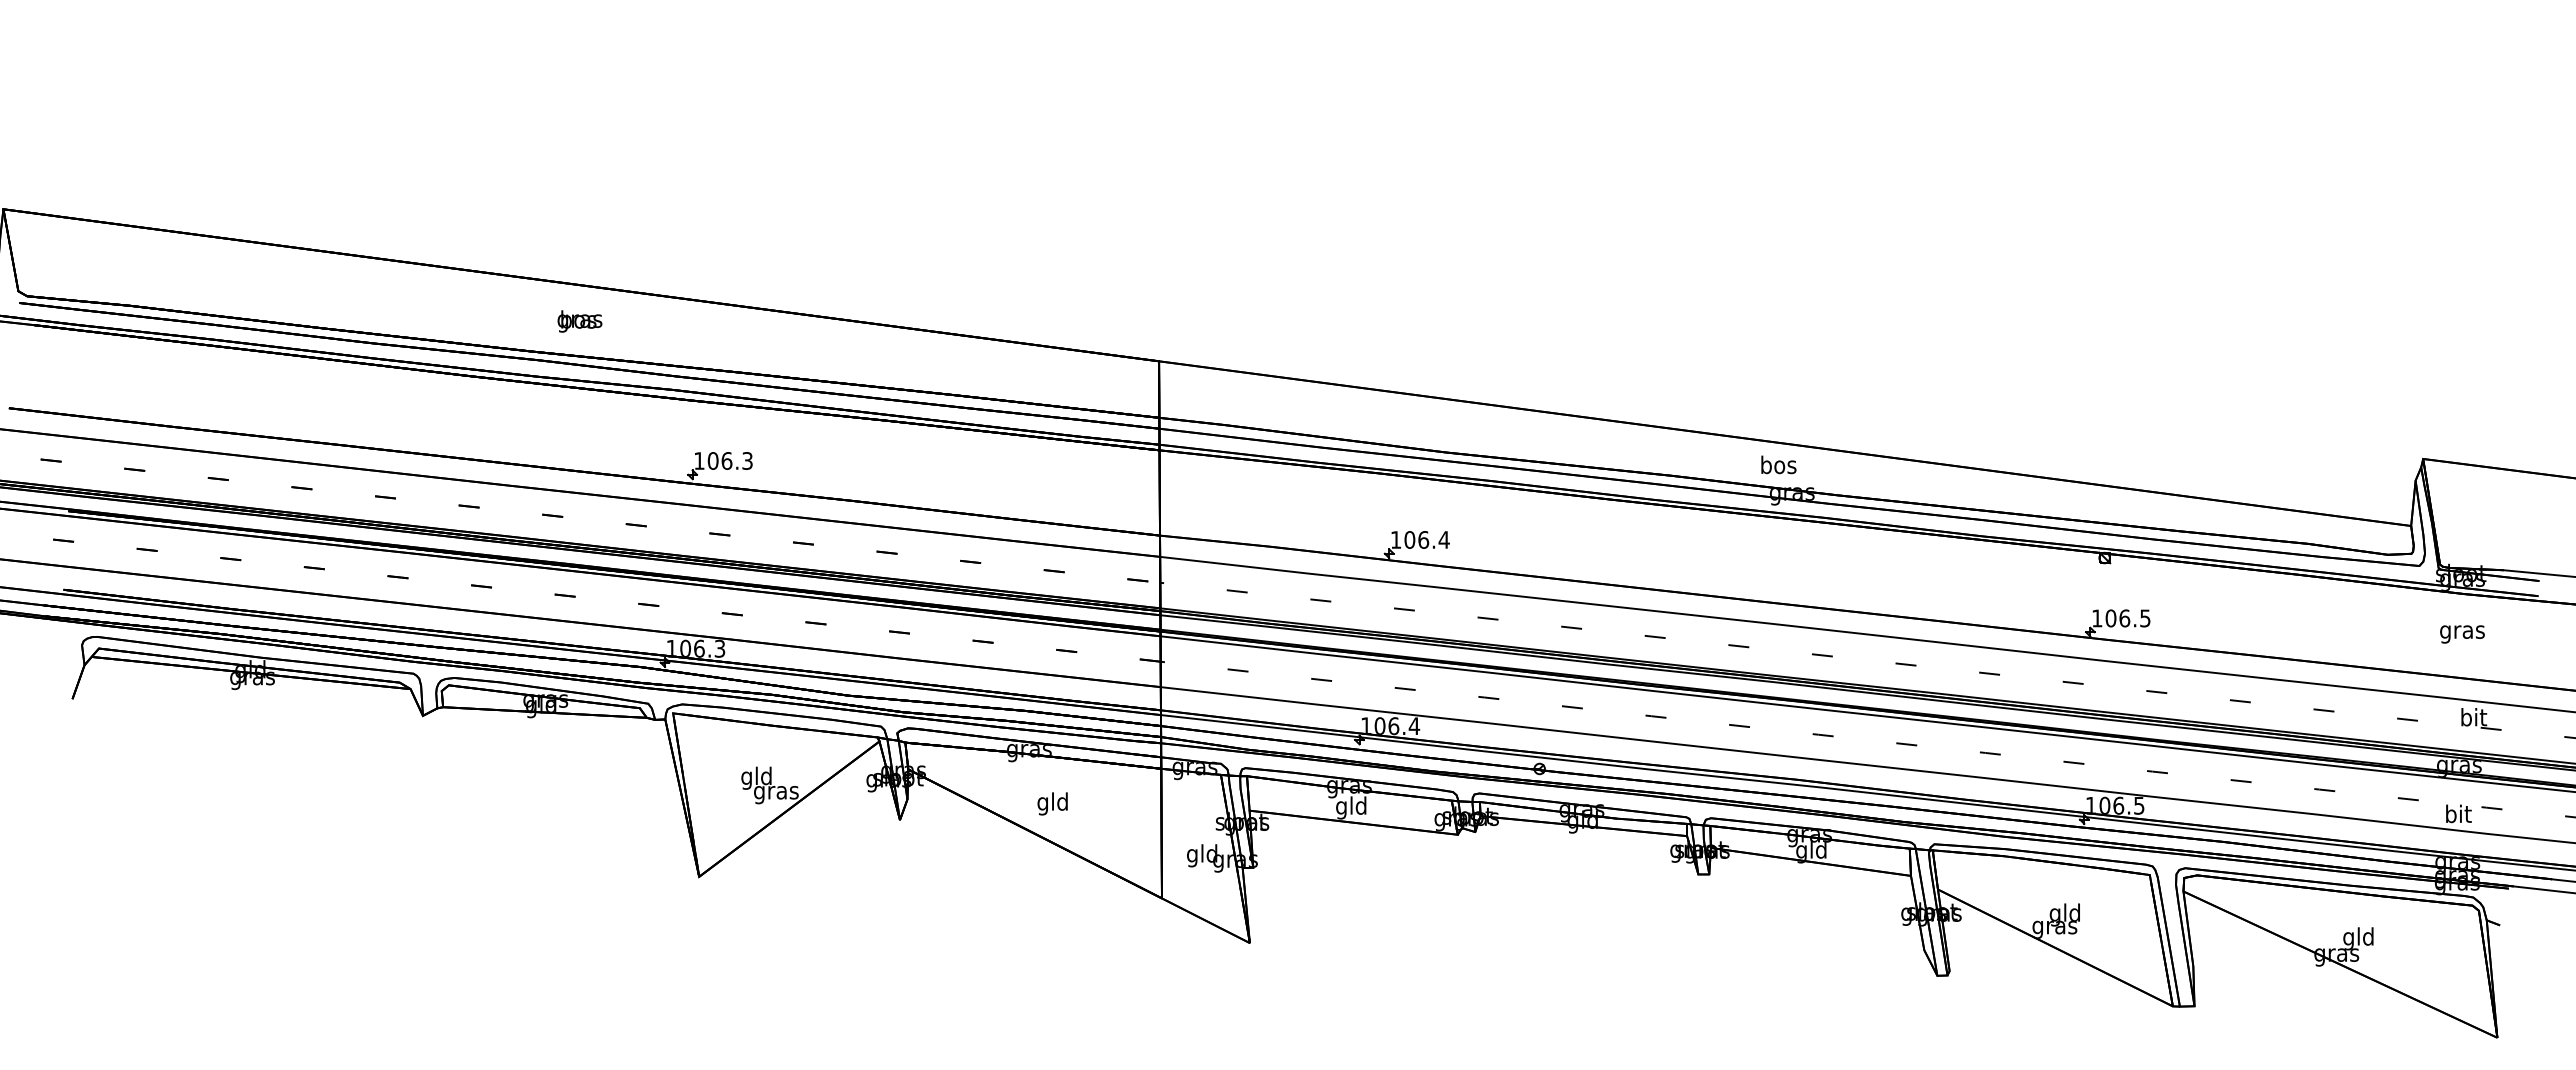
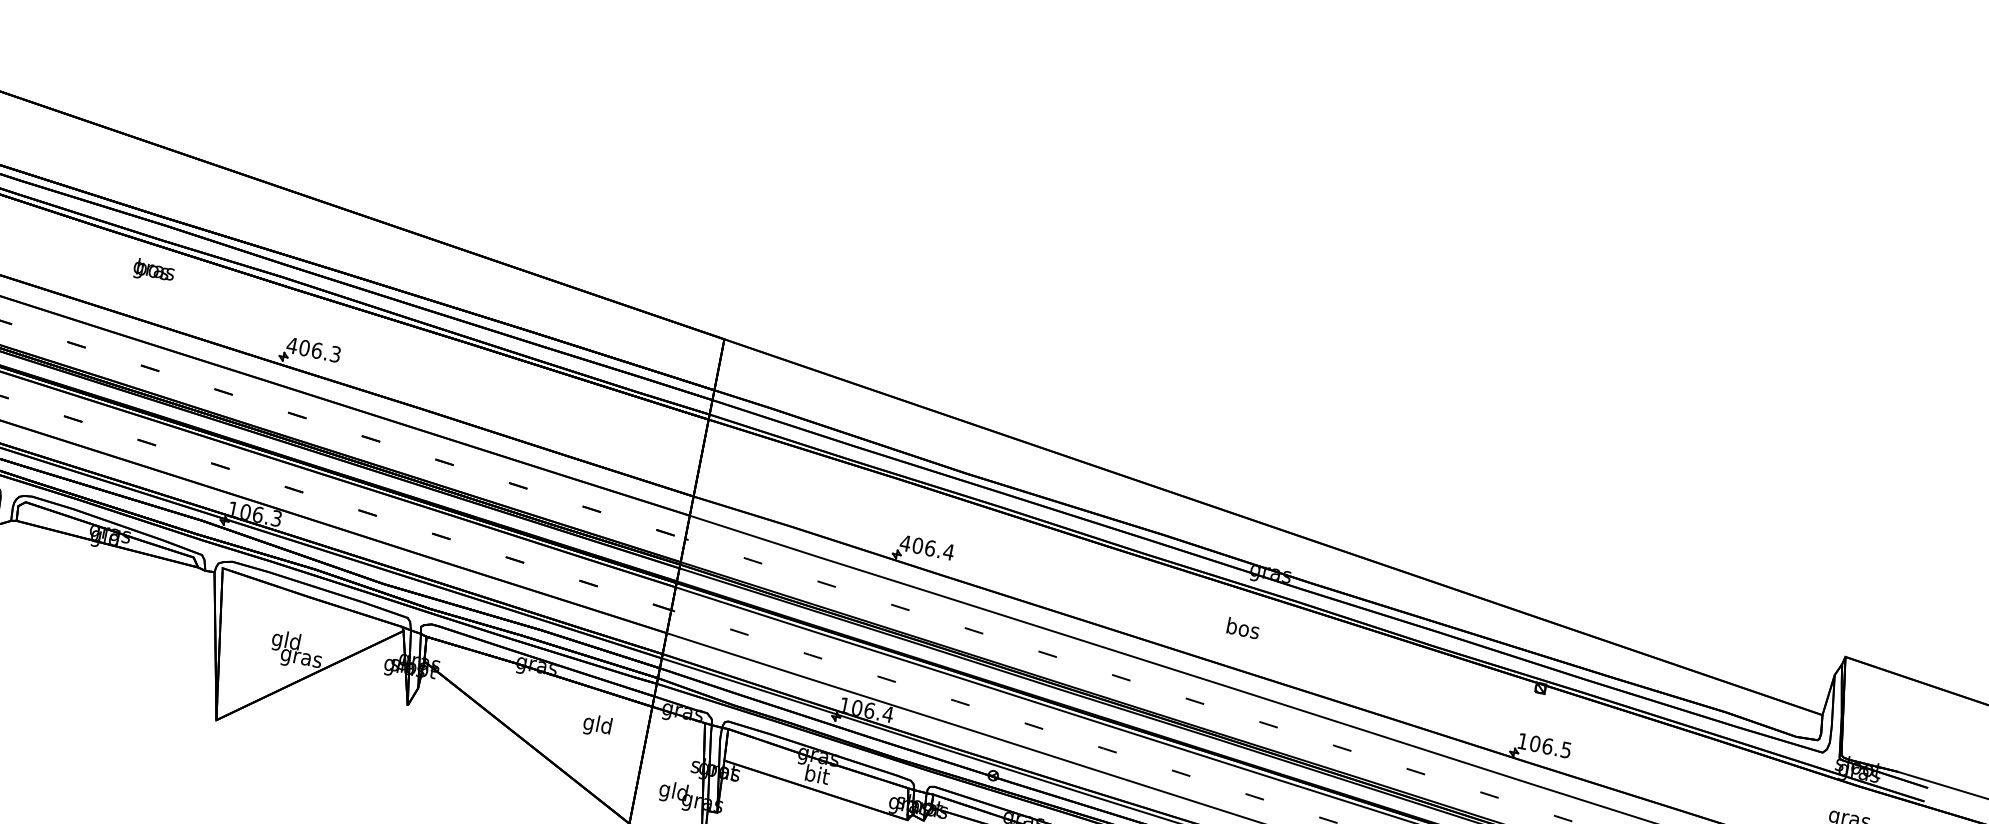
text: (579, 321) -> (153, 271), moved
text: (699, 460) -> (292, 345), 106.3 -> 406.3
text: (1778, 464) -> (1243, 627), moved
text: (1395, 539) -> (905, 542), 106.4 -> 406.4
text: (1052, 803) -> (597, 725), moved
text: (1351, 807) -> (816, 776), gld -> bit

